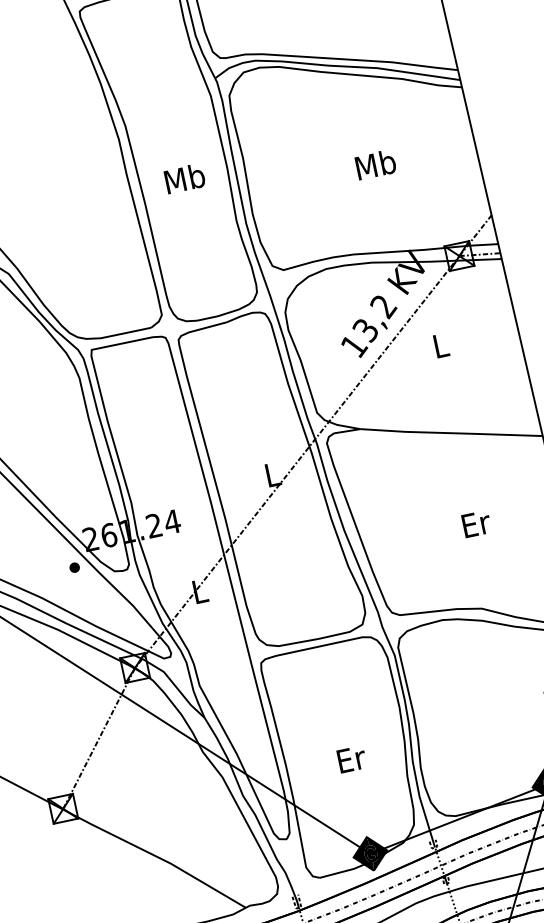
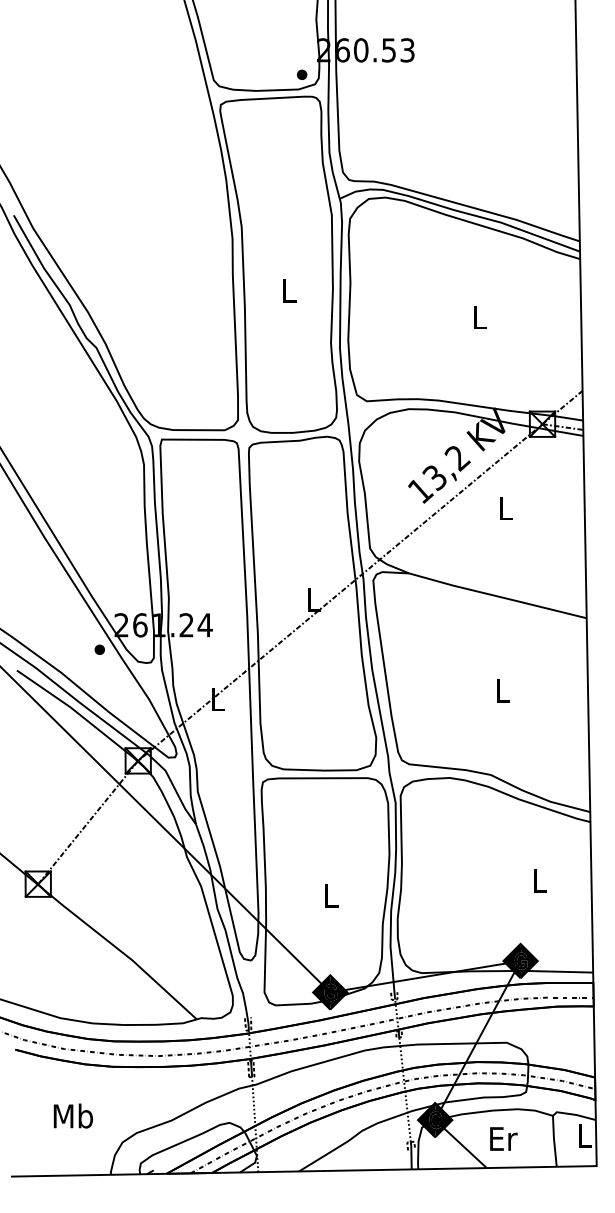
text: (375, 164) -> (479, 316), Mb -> L
text: (184, 178) -> (288, 290), Mb -> L
text: (476, 523) -> (503, 690), Er -> L
text: (351, 759) -> (331, 895), Er -> L

